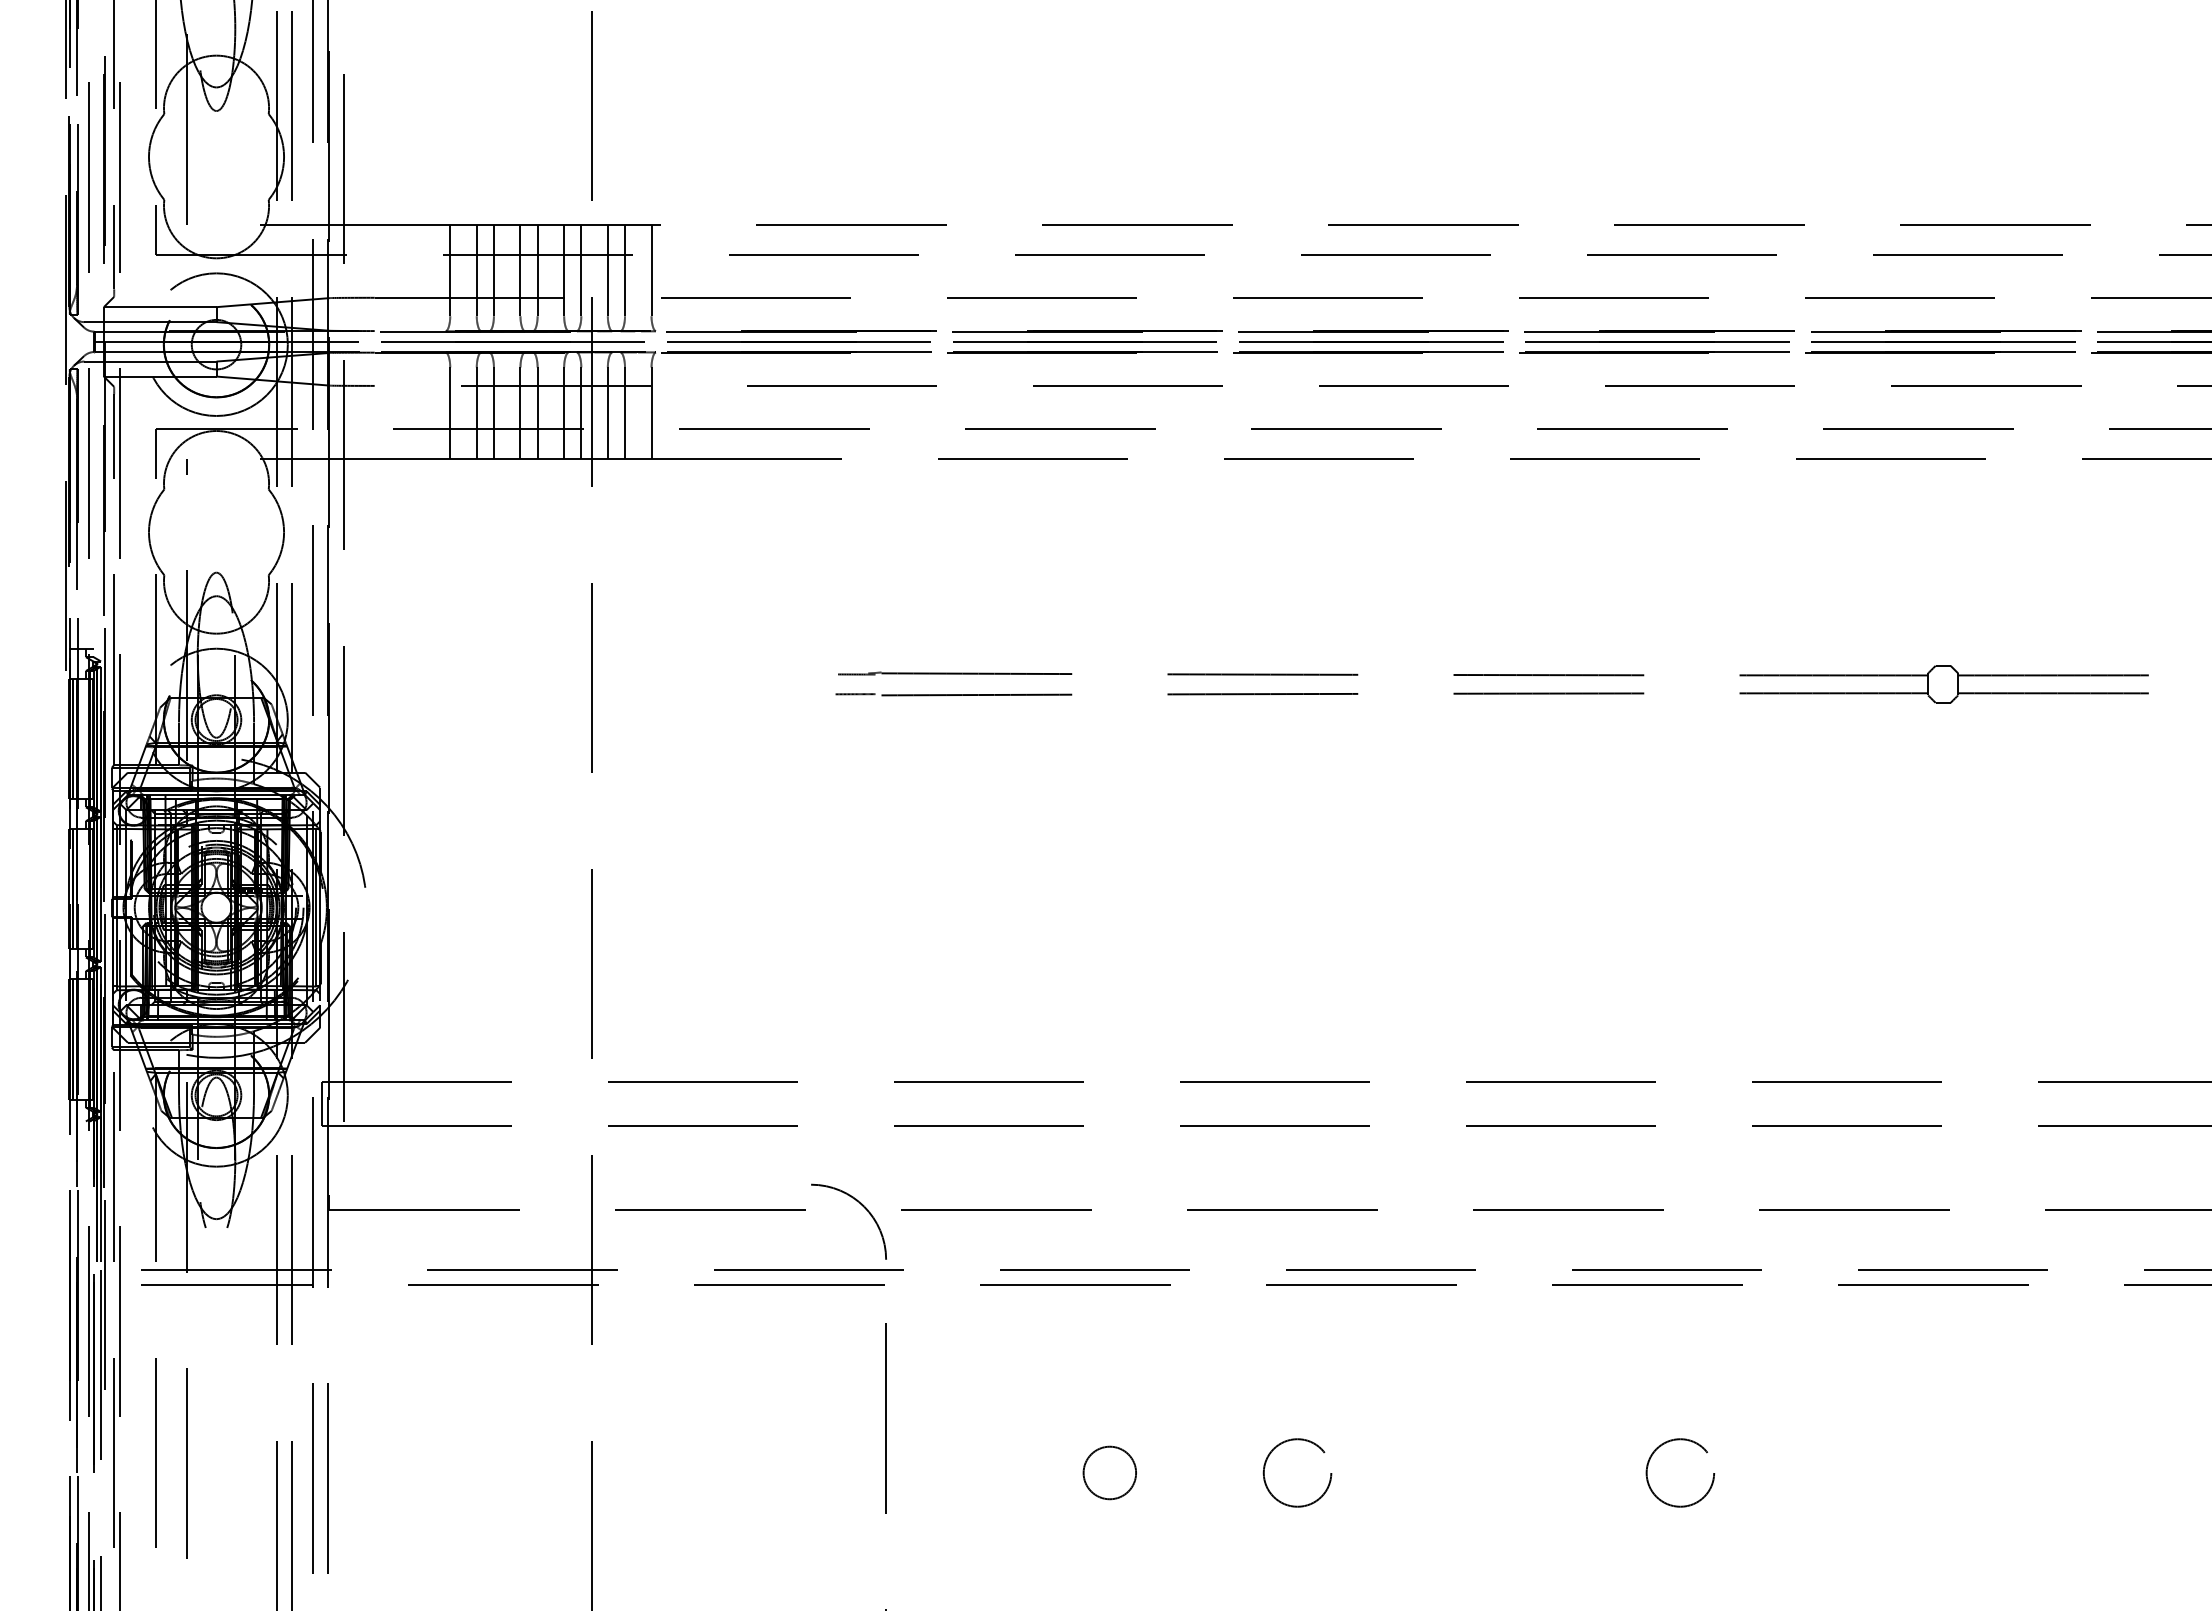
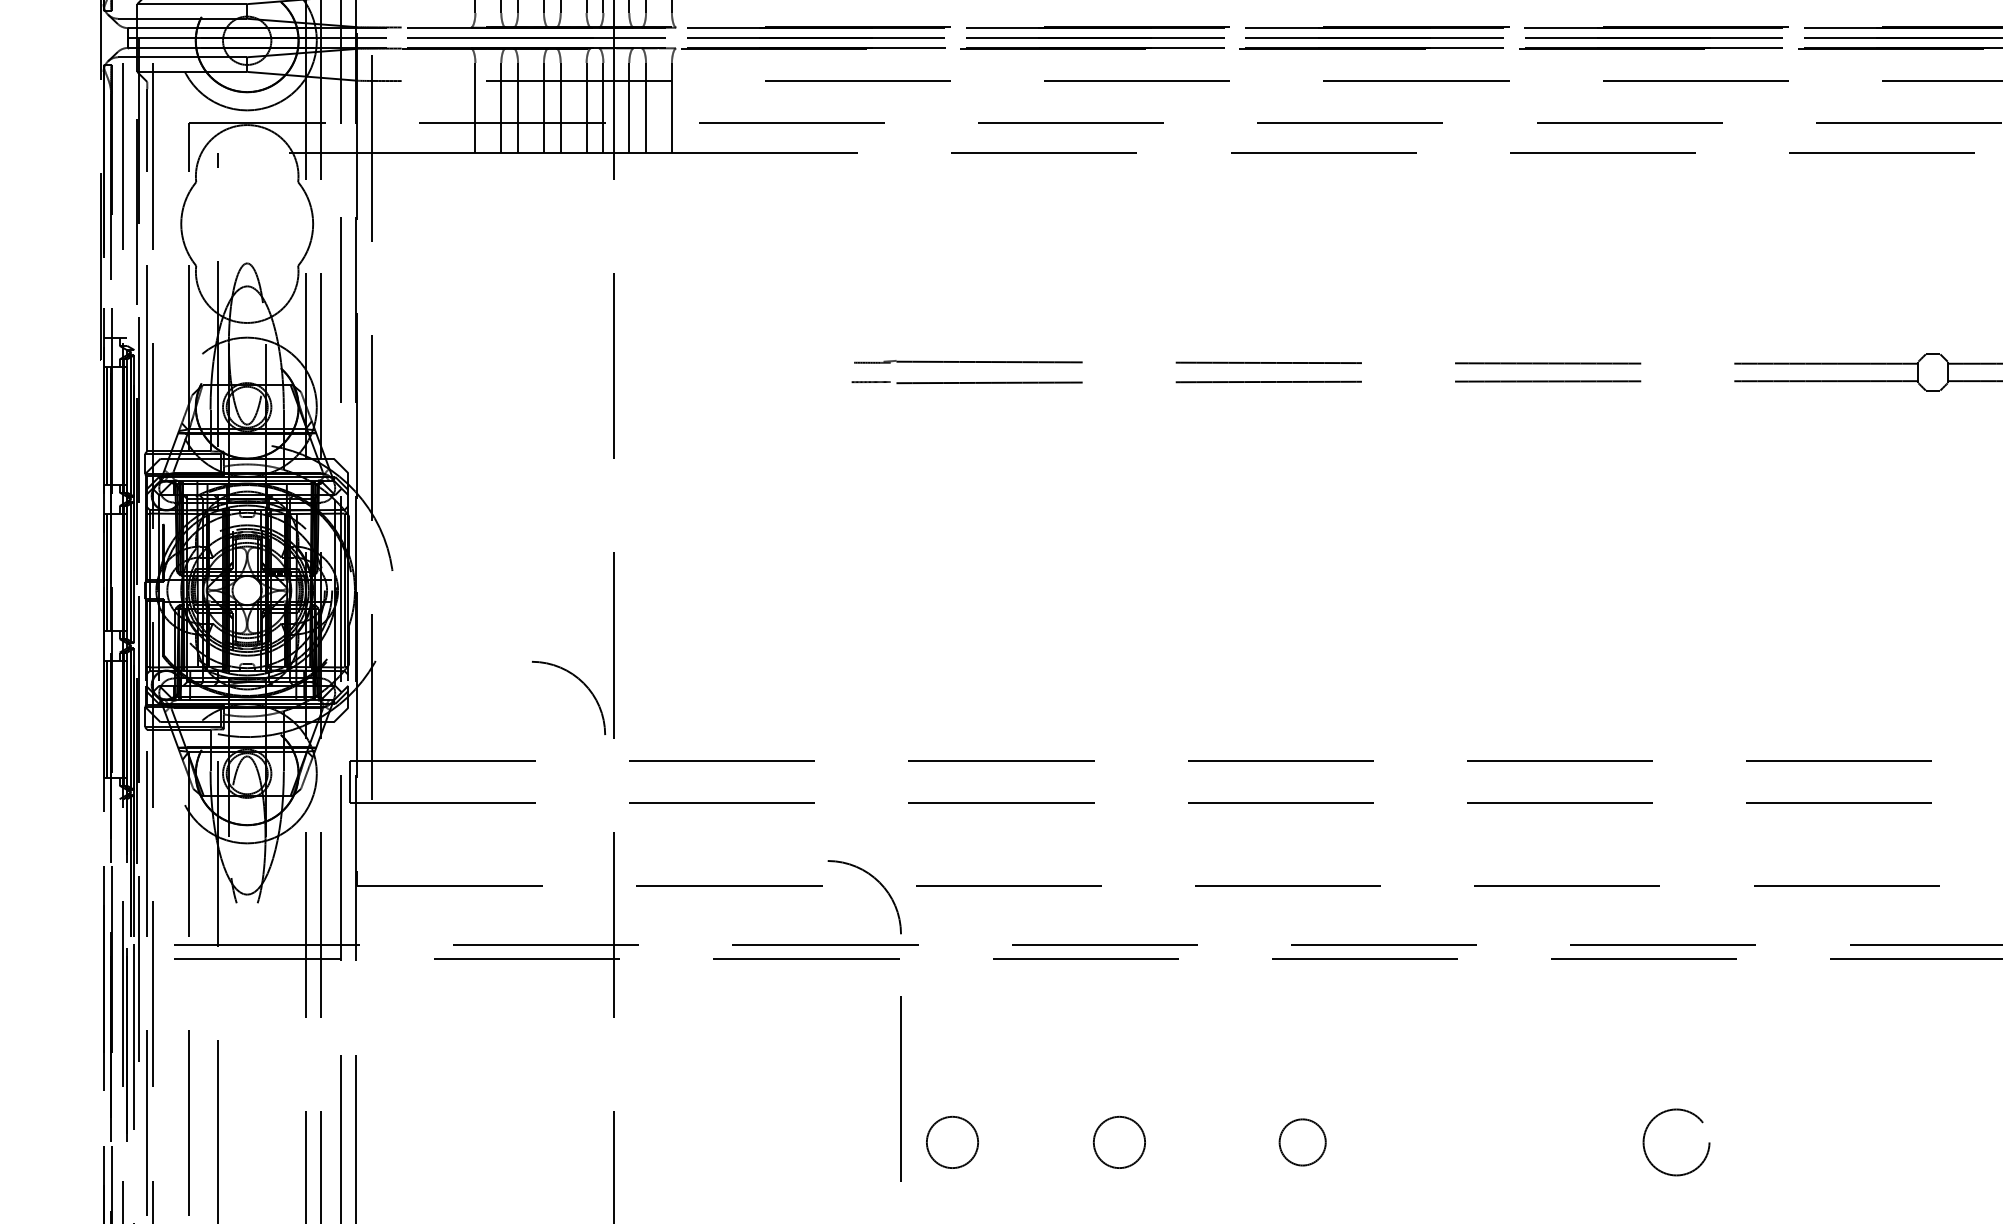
curve: (559, 1002) -> (582, 683), added
circle: (938, 1472) -> (952, 1141), added
circle: (1297, 1472) -> (1302, 1141), size x0.7

